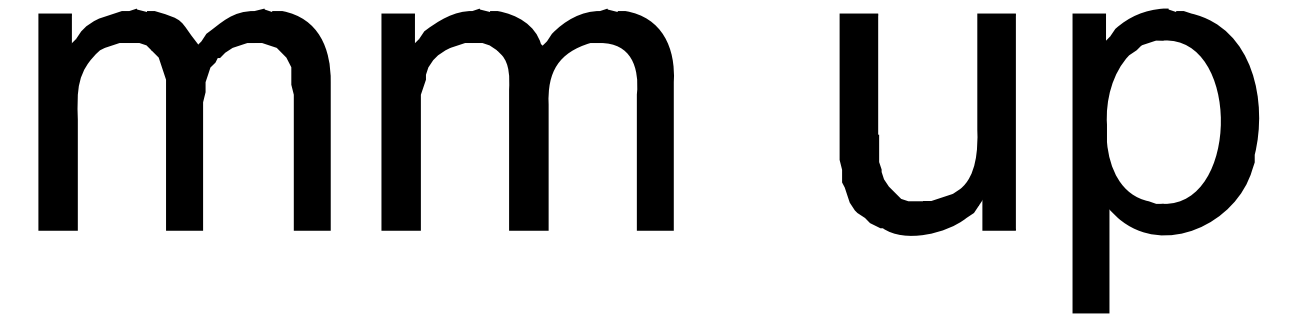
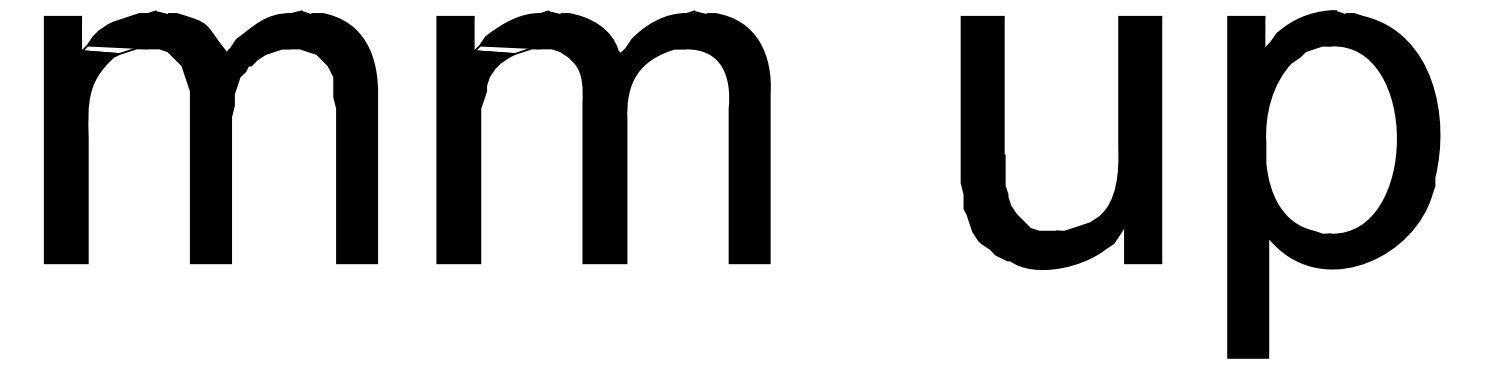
fill: (100, 43) -> (114, 49), removed
fill: (443, 43) -> (507, 49), removed

